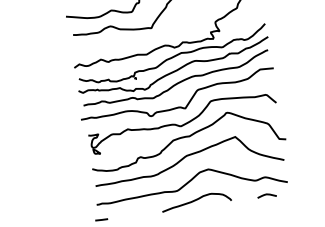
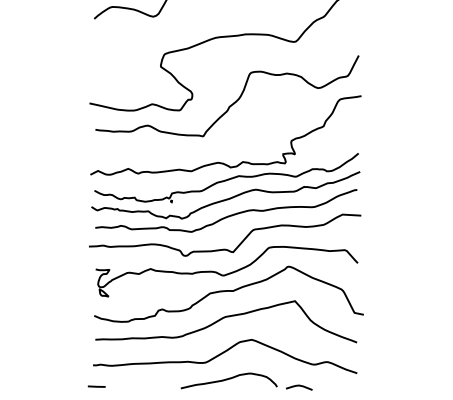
curve: (267, 195) -> (299, 386), moved

